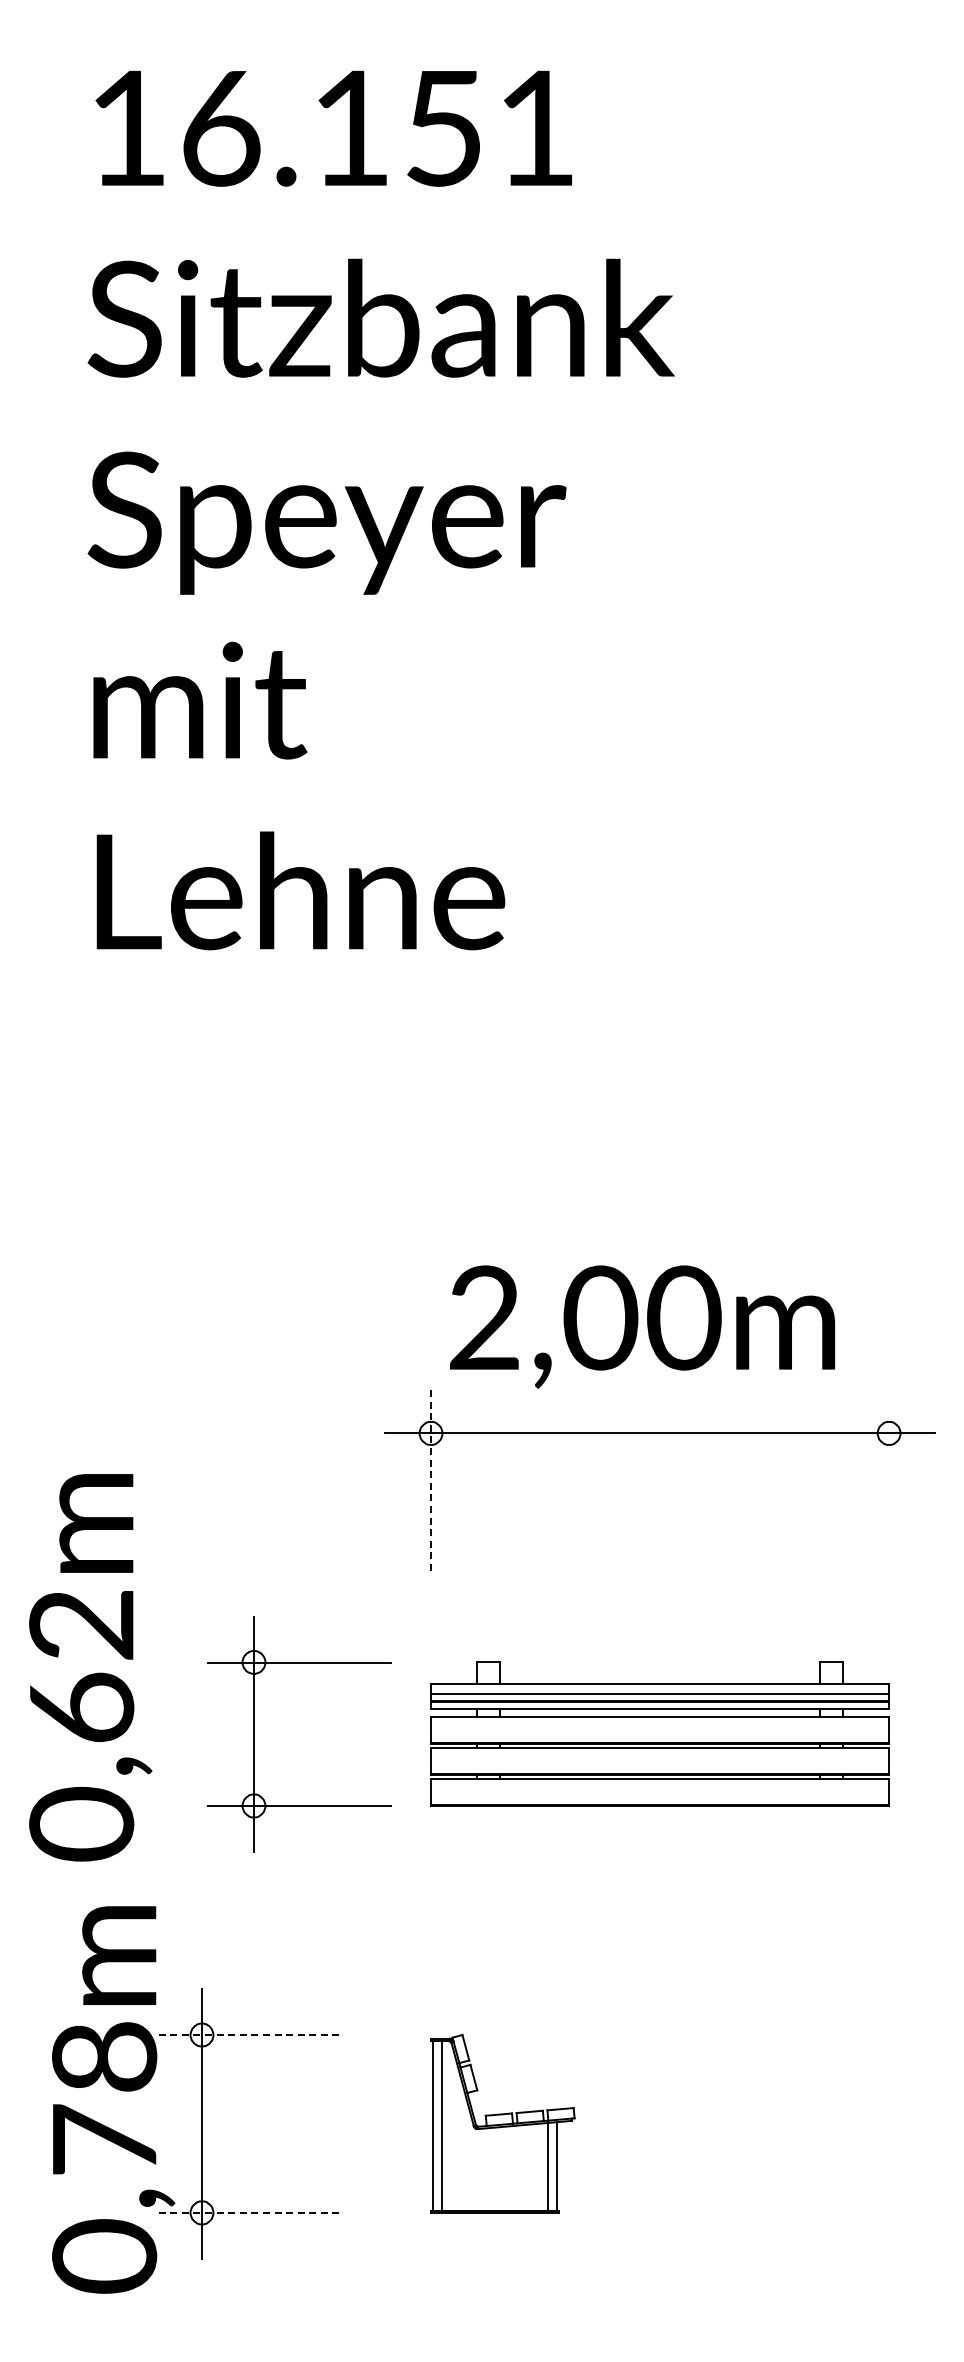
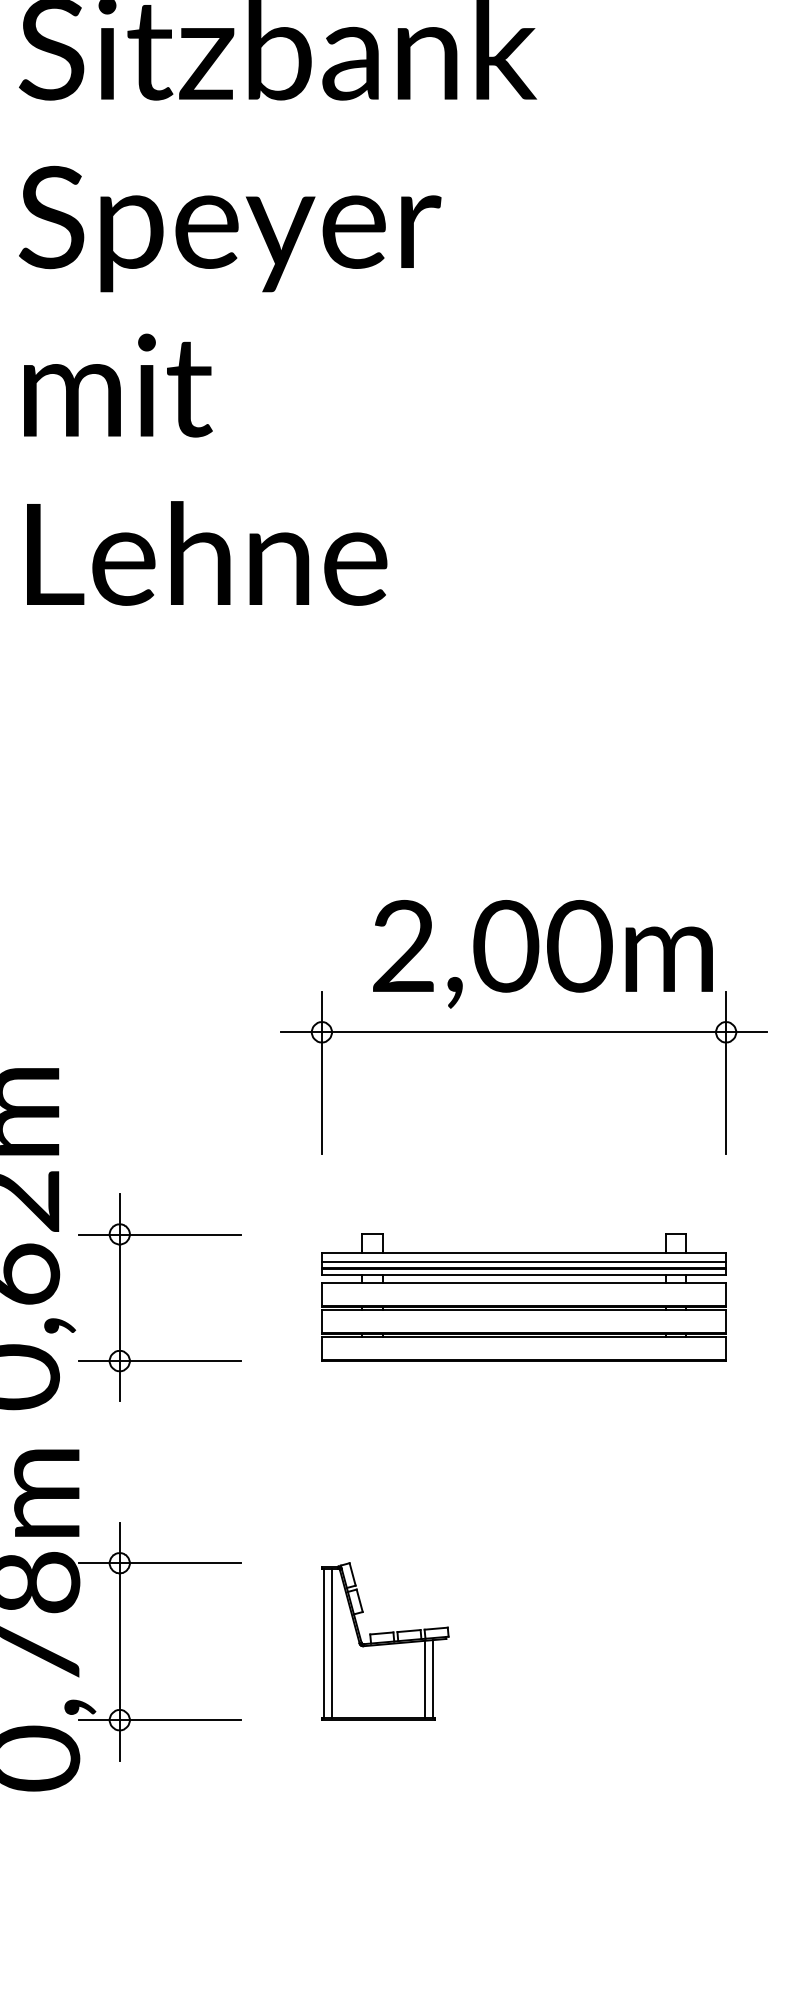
text: (642, 1326) -> (542, 953), moved
line: (889, 1478) -> (726, 1072), added
line: (431, 1479) -> (322, 1072), dashed -> solid
part: (254, 1734) -> (120, 1297), moved
line: (247, 2035) -> (159, 1563), dashed -> solid
line: (247, 2212) -> (159, 1719), dashed -> solid

